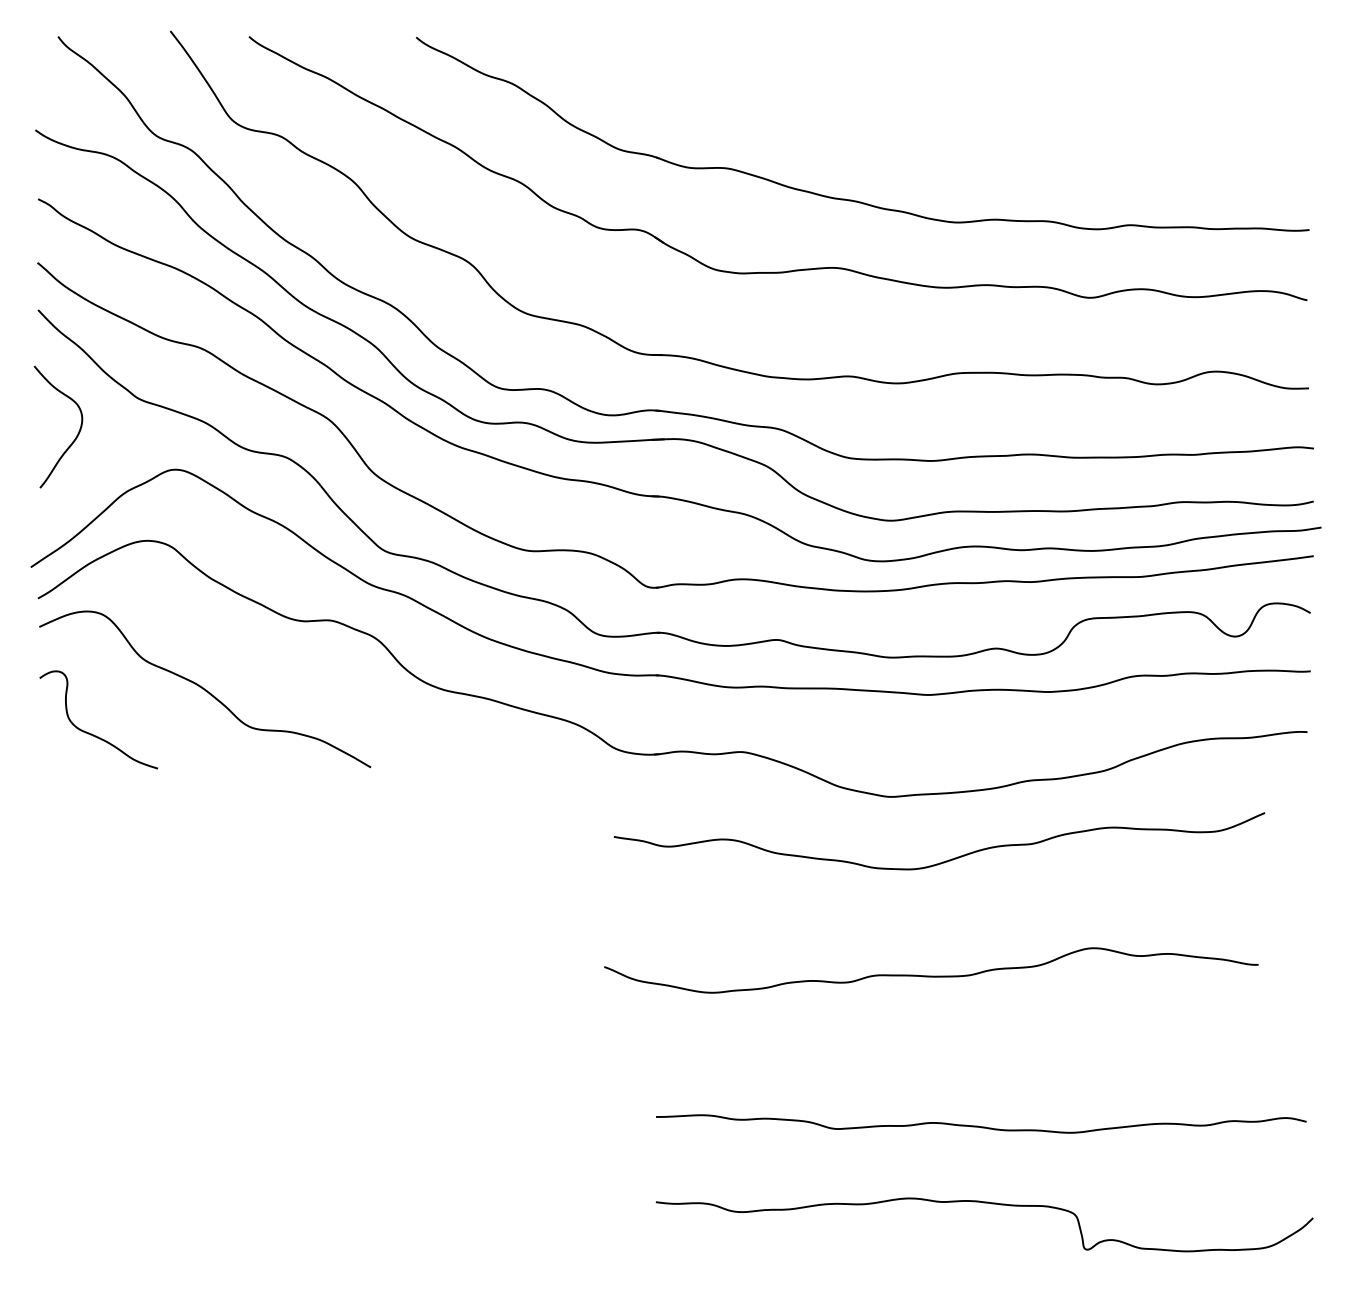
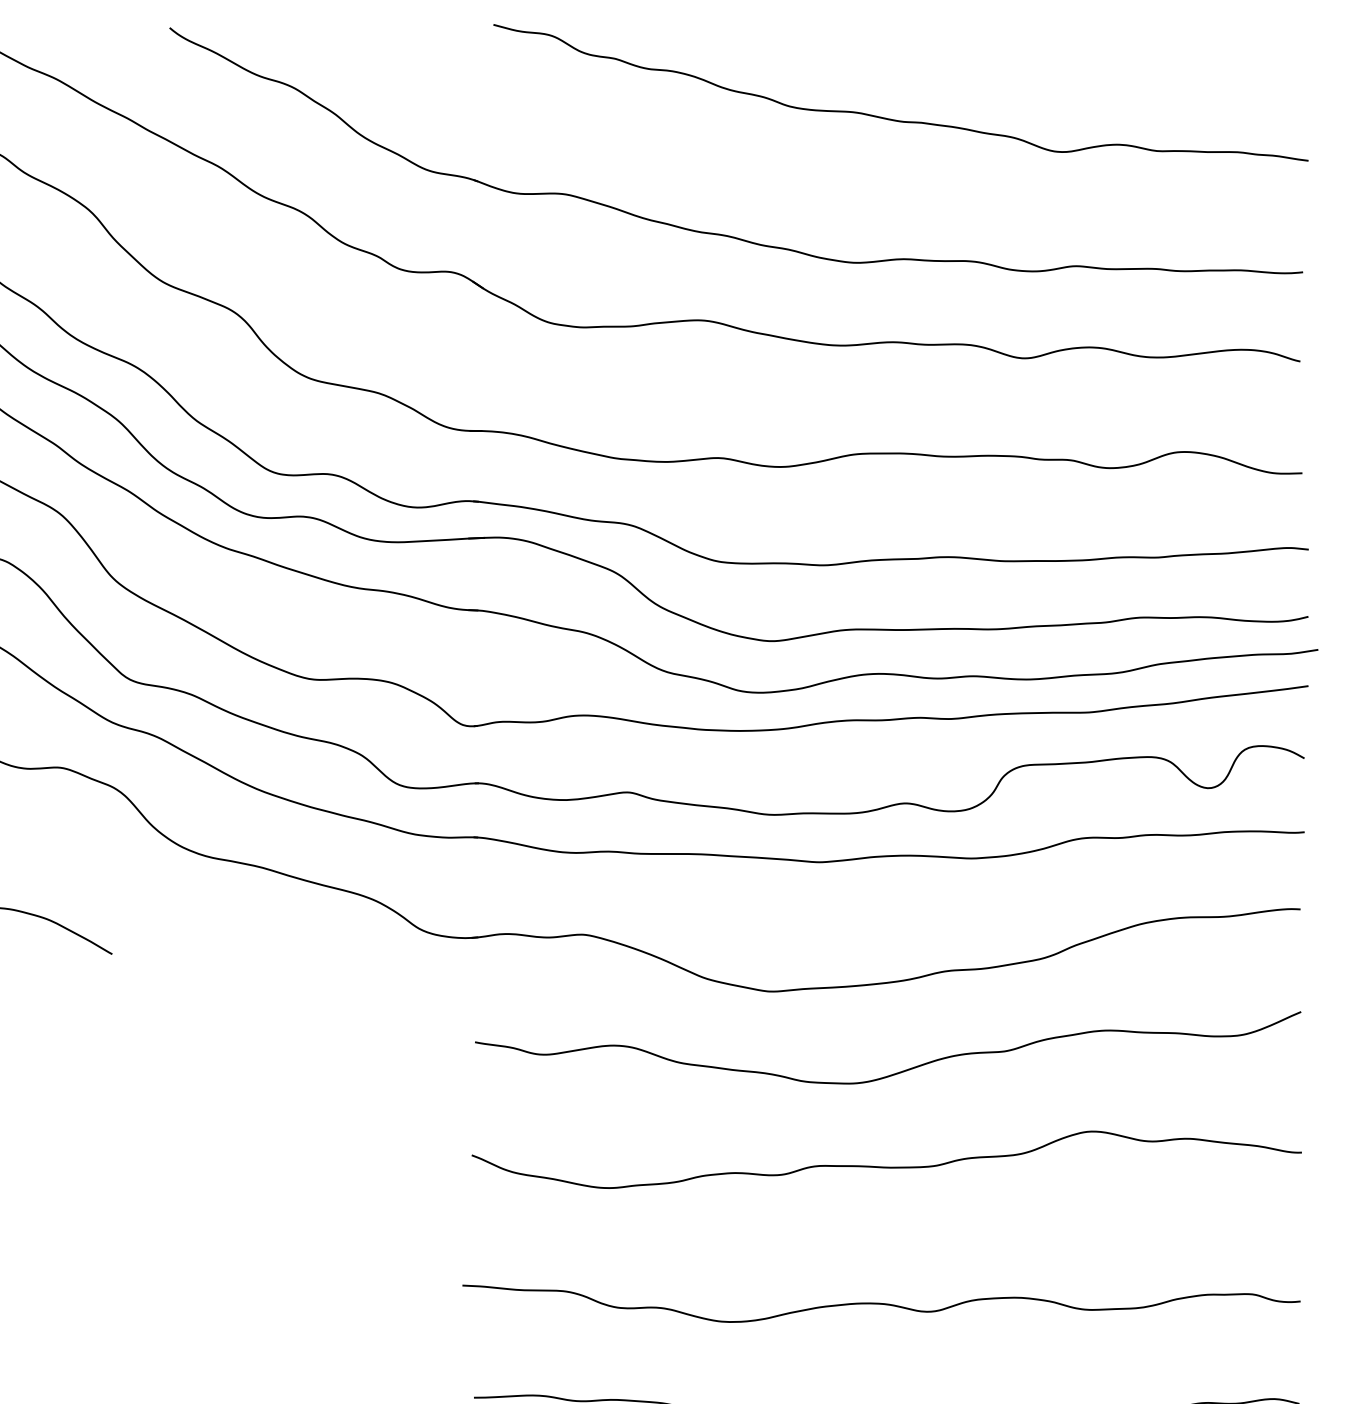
curve: (990, 109) -> (898, 119), added
curve: (945, 860) -> (895, 1072), moved
curve: (931, 975) -> (886, 1166), moved
curve: (977, 1042) -> (881, 1303), added

